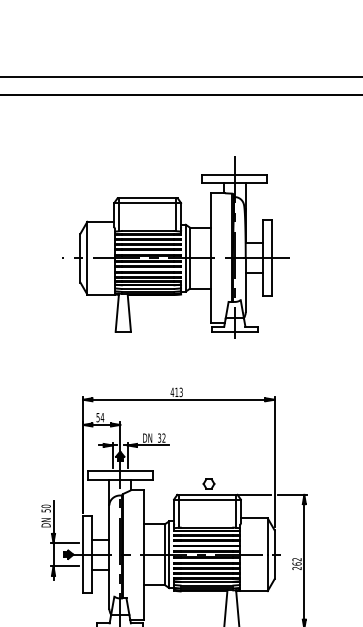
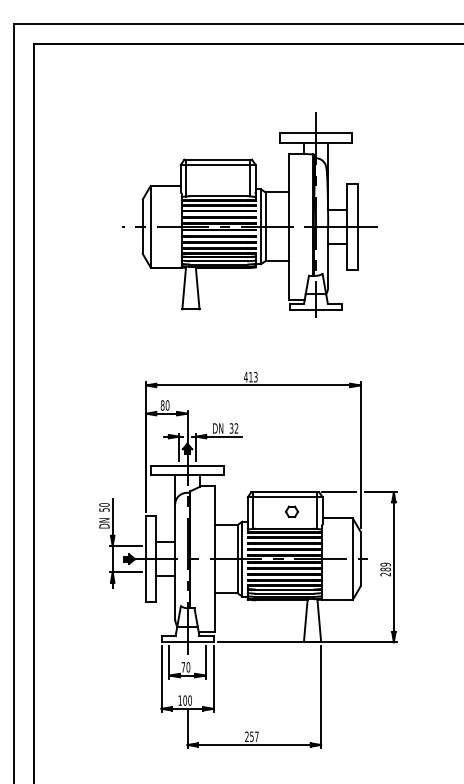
text: (99, 417) -> (164, 405), 54 -> 80
part: (208, 483) -> (291, 511), moved
text: (296, 561) -> (385, 566), 262 -> 289

